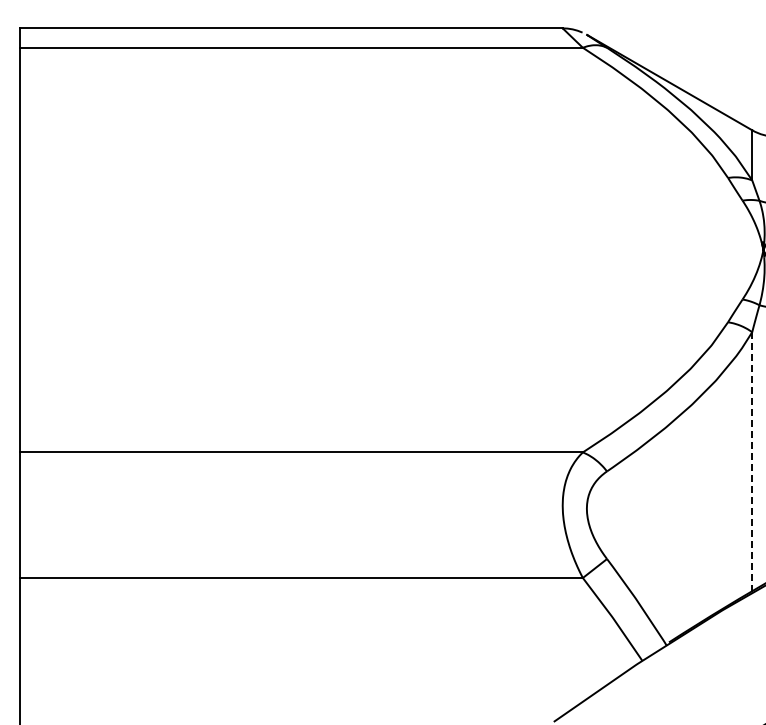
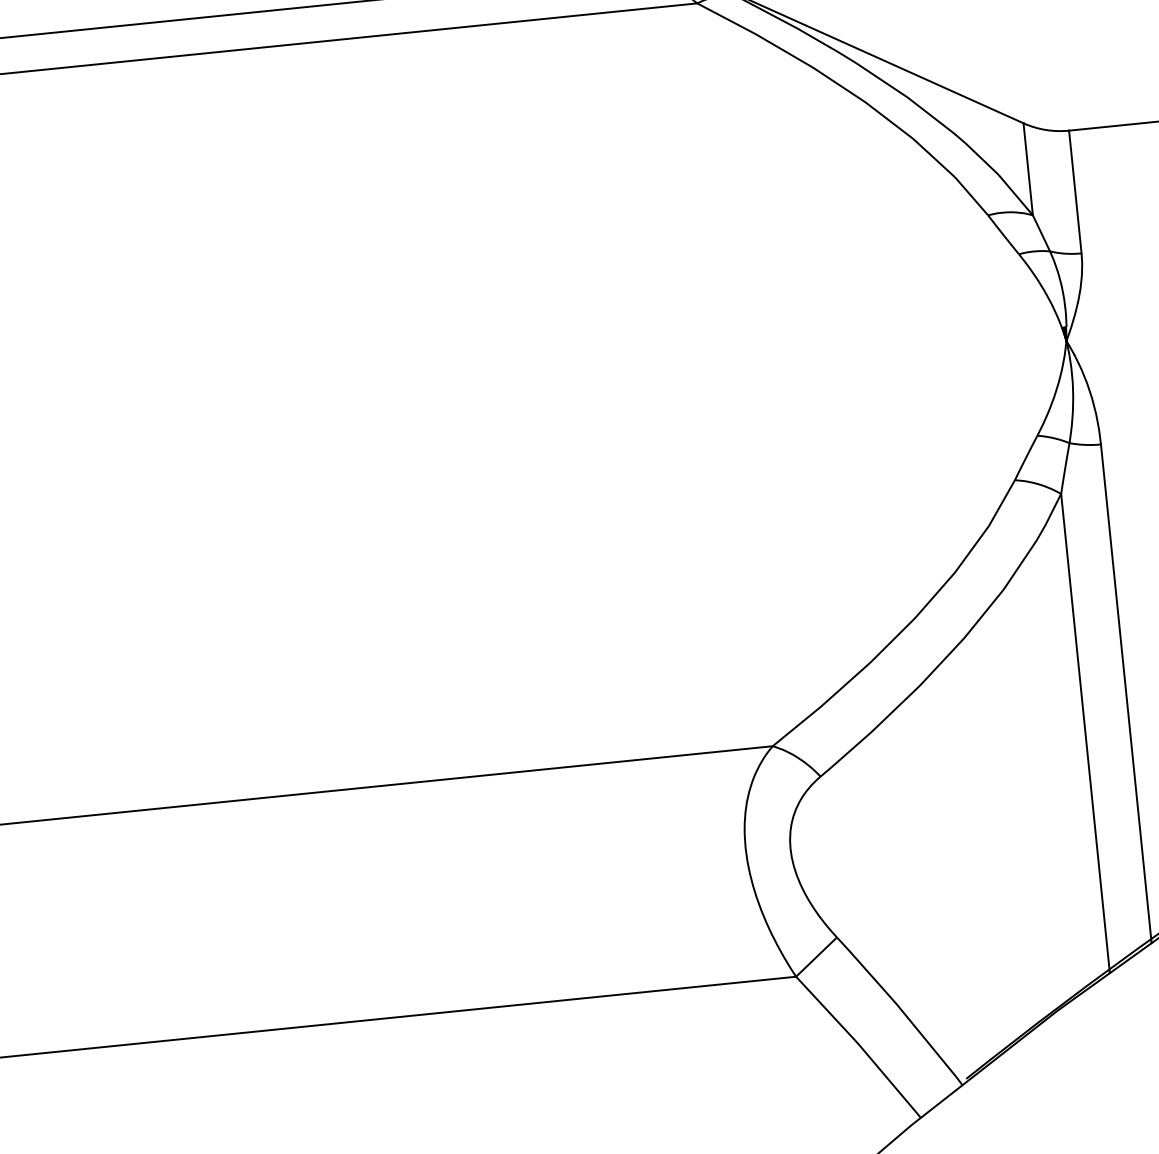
line: (752, 461) -> (1085, 731), dashed -> solid

